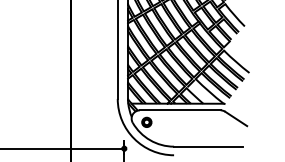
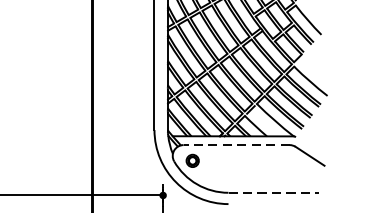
line: (179, 110) -> (235, 145), solid -> dashed
line: (208, 146) -> (273, 192), solid -> dashed

